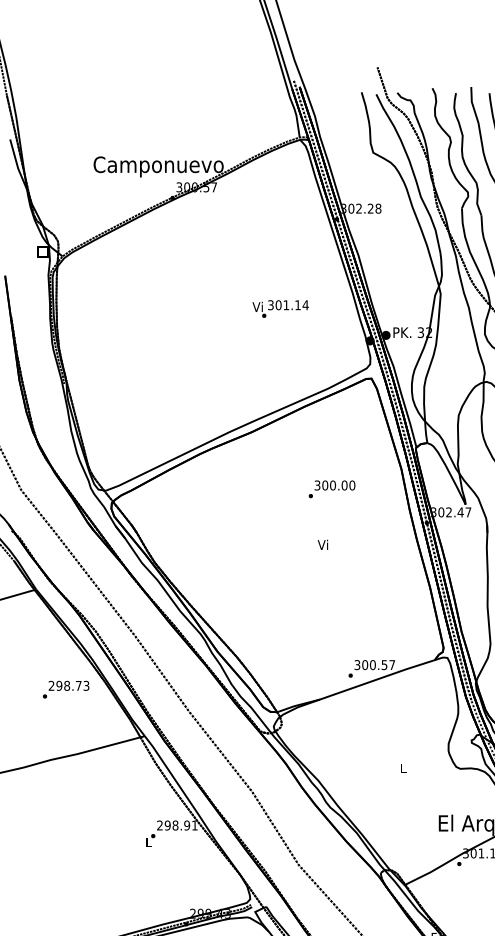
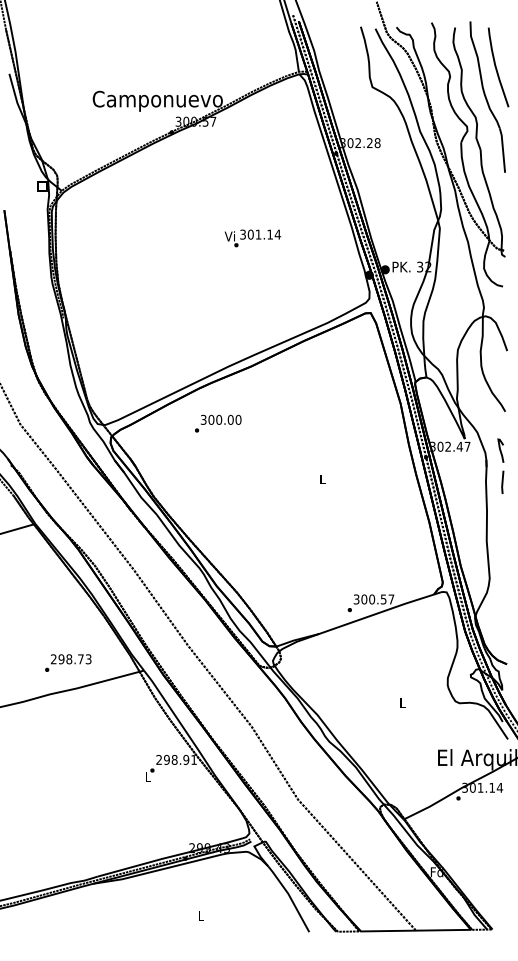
text: (280, 309) -> (252, 238), moved
text: (332, 489) -> (218, 423), moved
text: (323, 545) -> (322, 479), Vi -> L
text: (66, 689) -> (68, 662), moved

